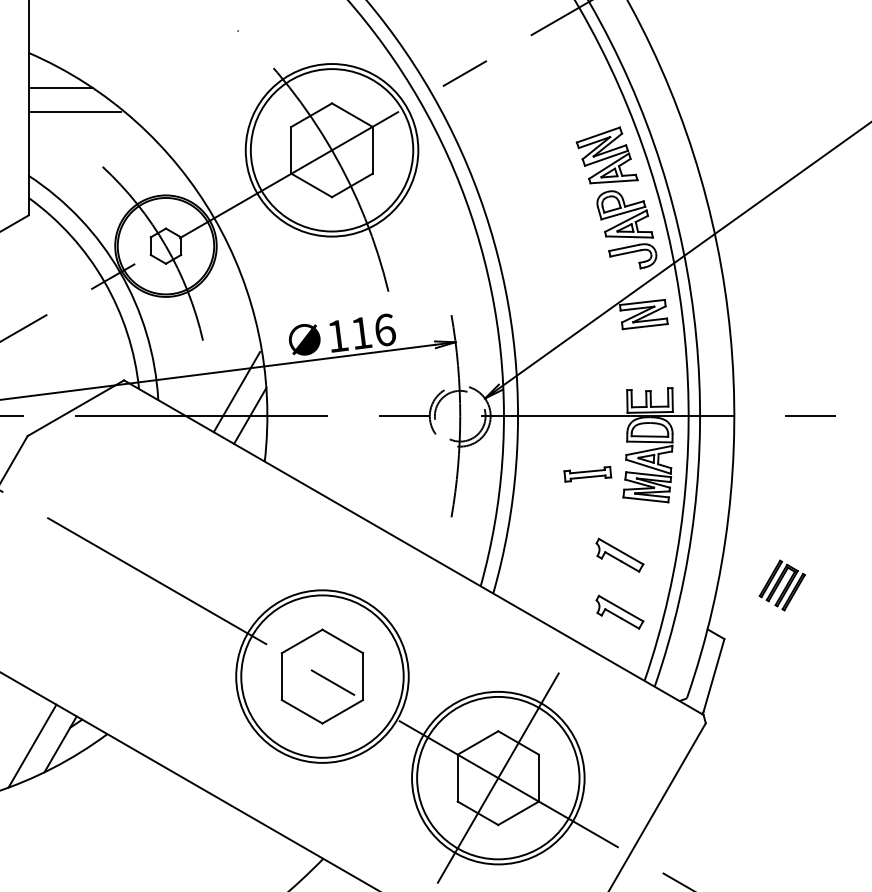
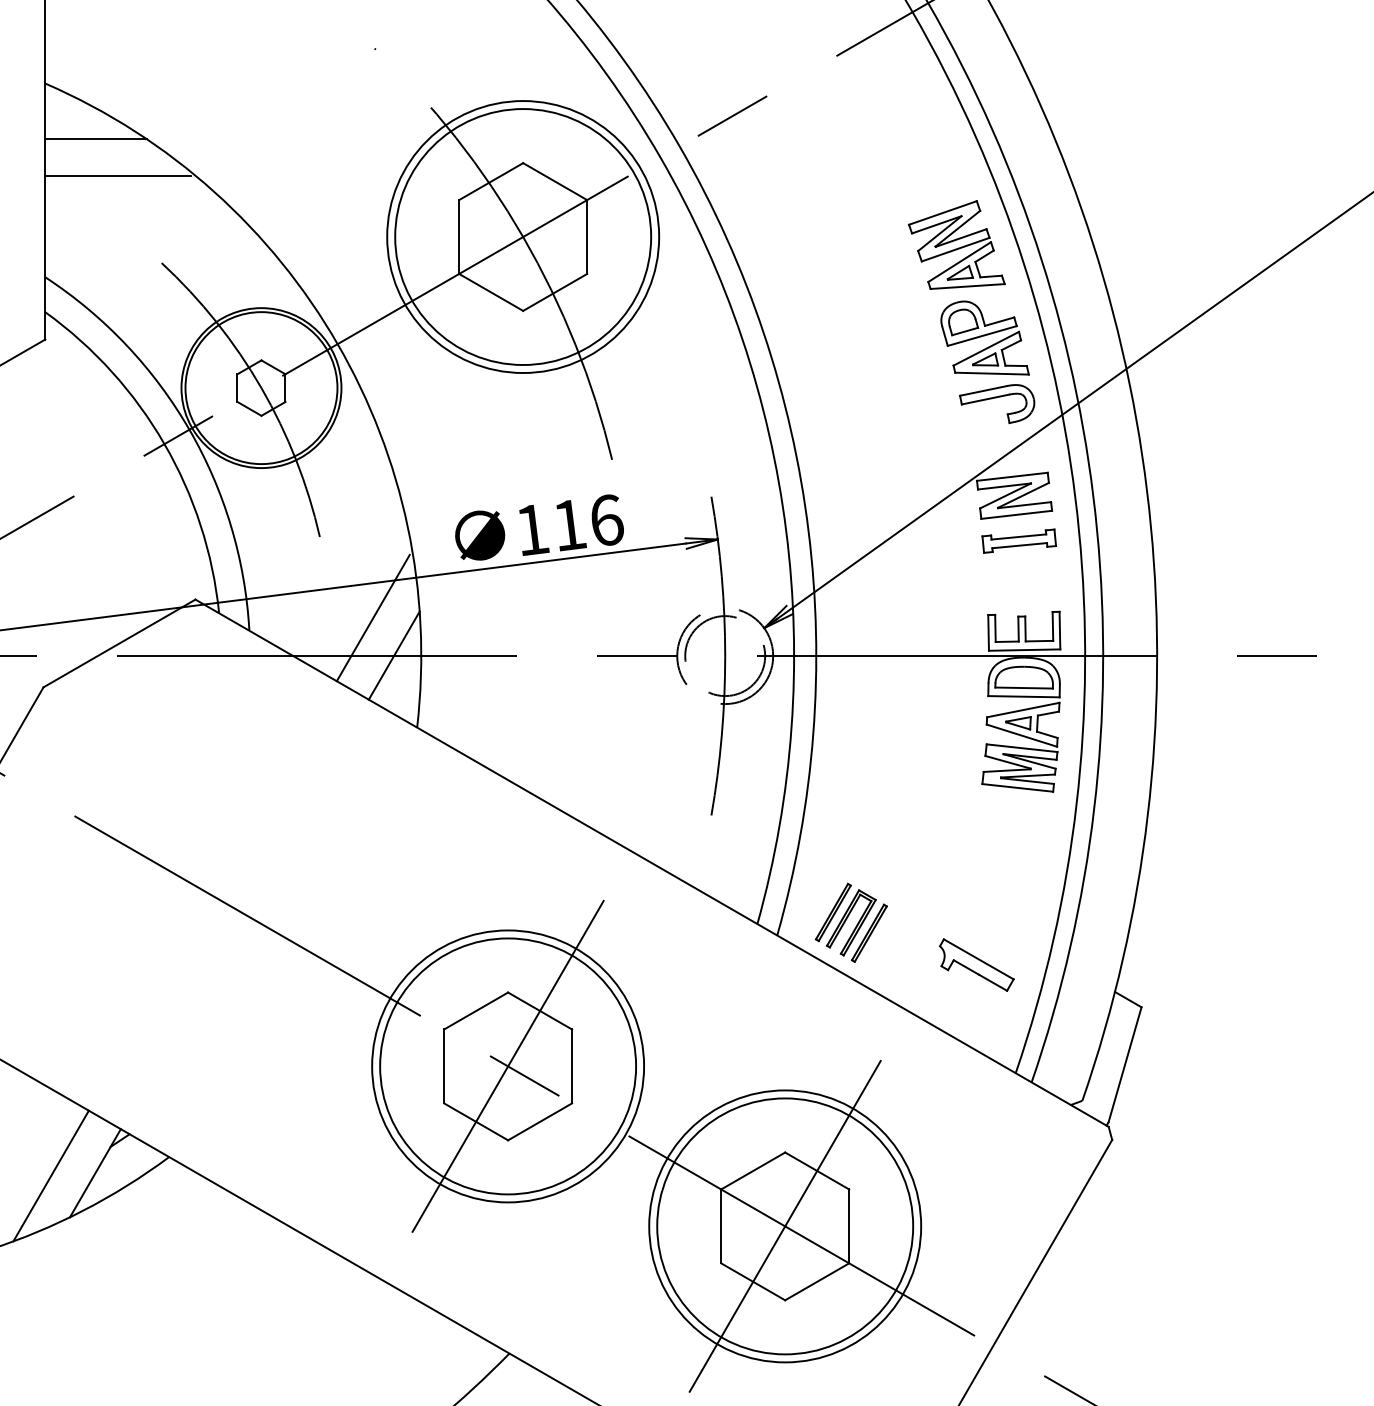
part: (587, 474) -> (1018, 541), moved
part: (619, 554) -> (976, 873), removed
part: (781, 585) -> (850, 922), moved
line: (322, 676) -> (508, 1066), added

